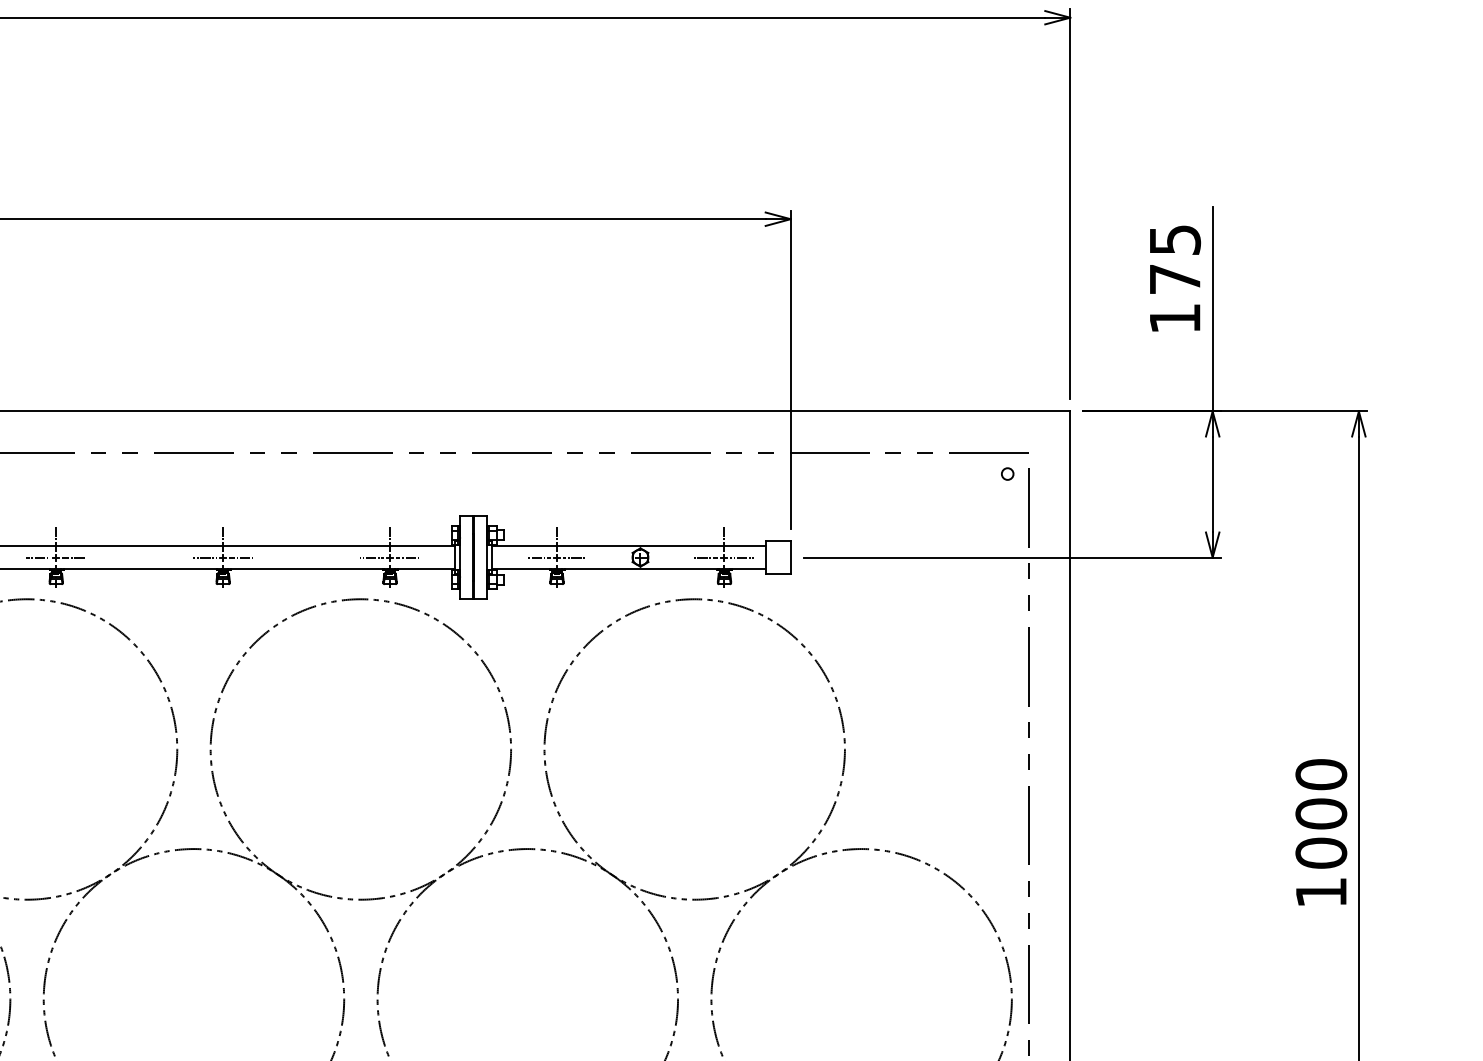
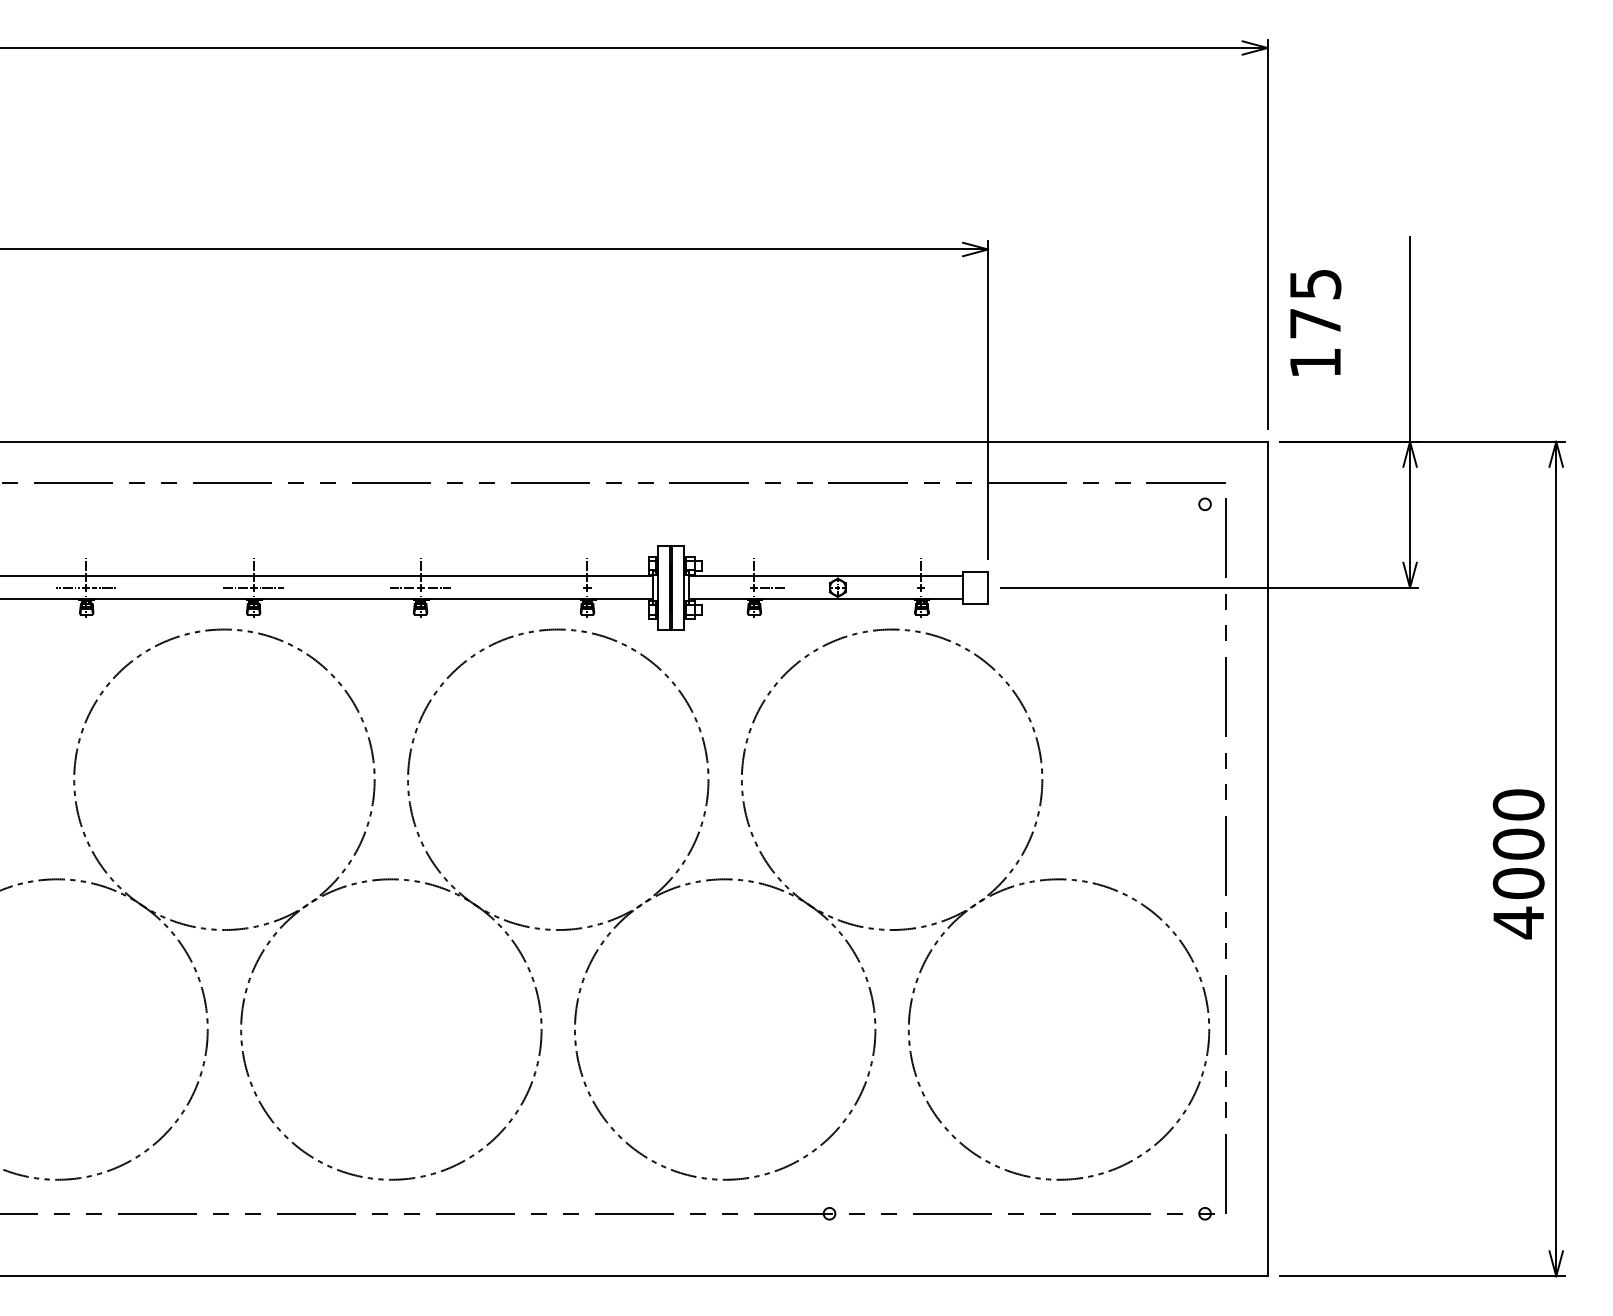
text: (1175, 278) -> (1315, 322), moved
line: (372, 557) -> (569, 587), removed
line: (408, 557) -> (605, 587), removed
line: (539, 557) -> (736, 587), removed
line: (706, 557) -> (903, 587), removed
line: (742, 557) -> (939, 587), removed
text: (1321, 892) -> (1518, 922), 1000 -> 4000

